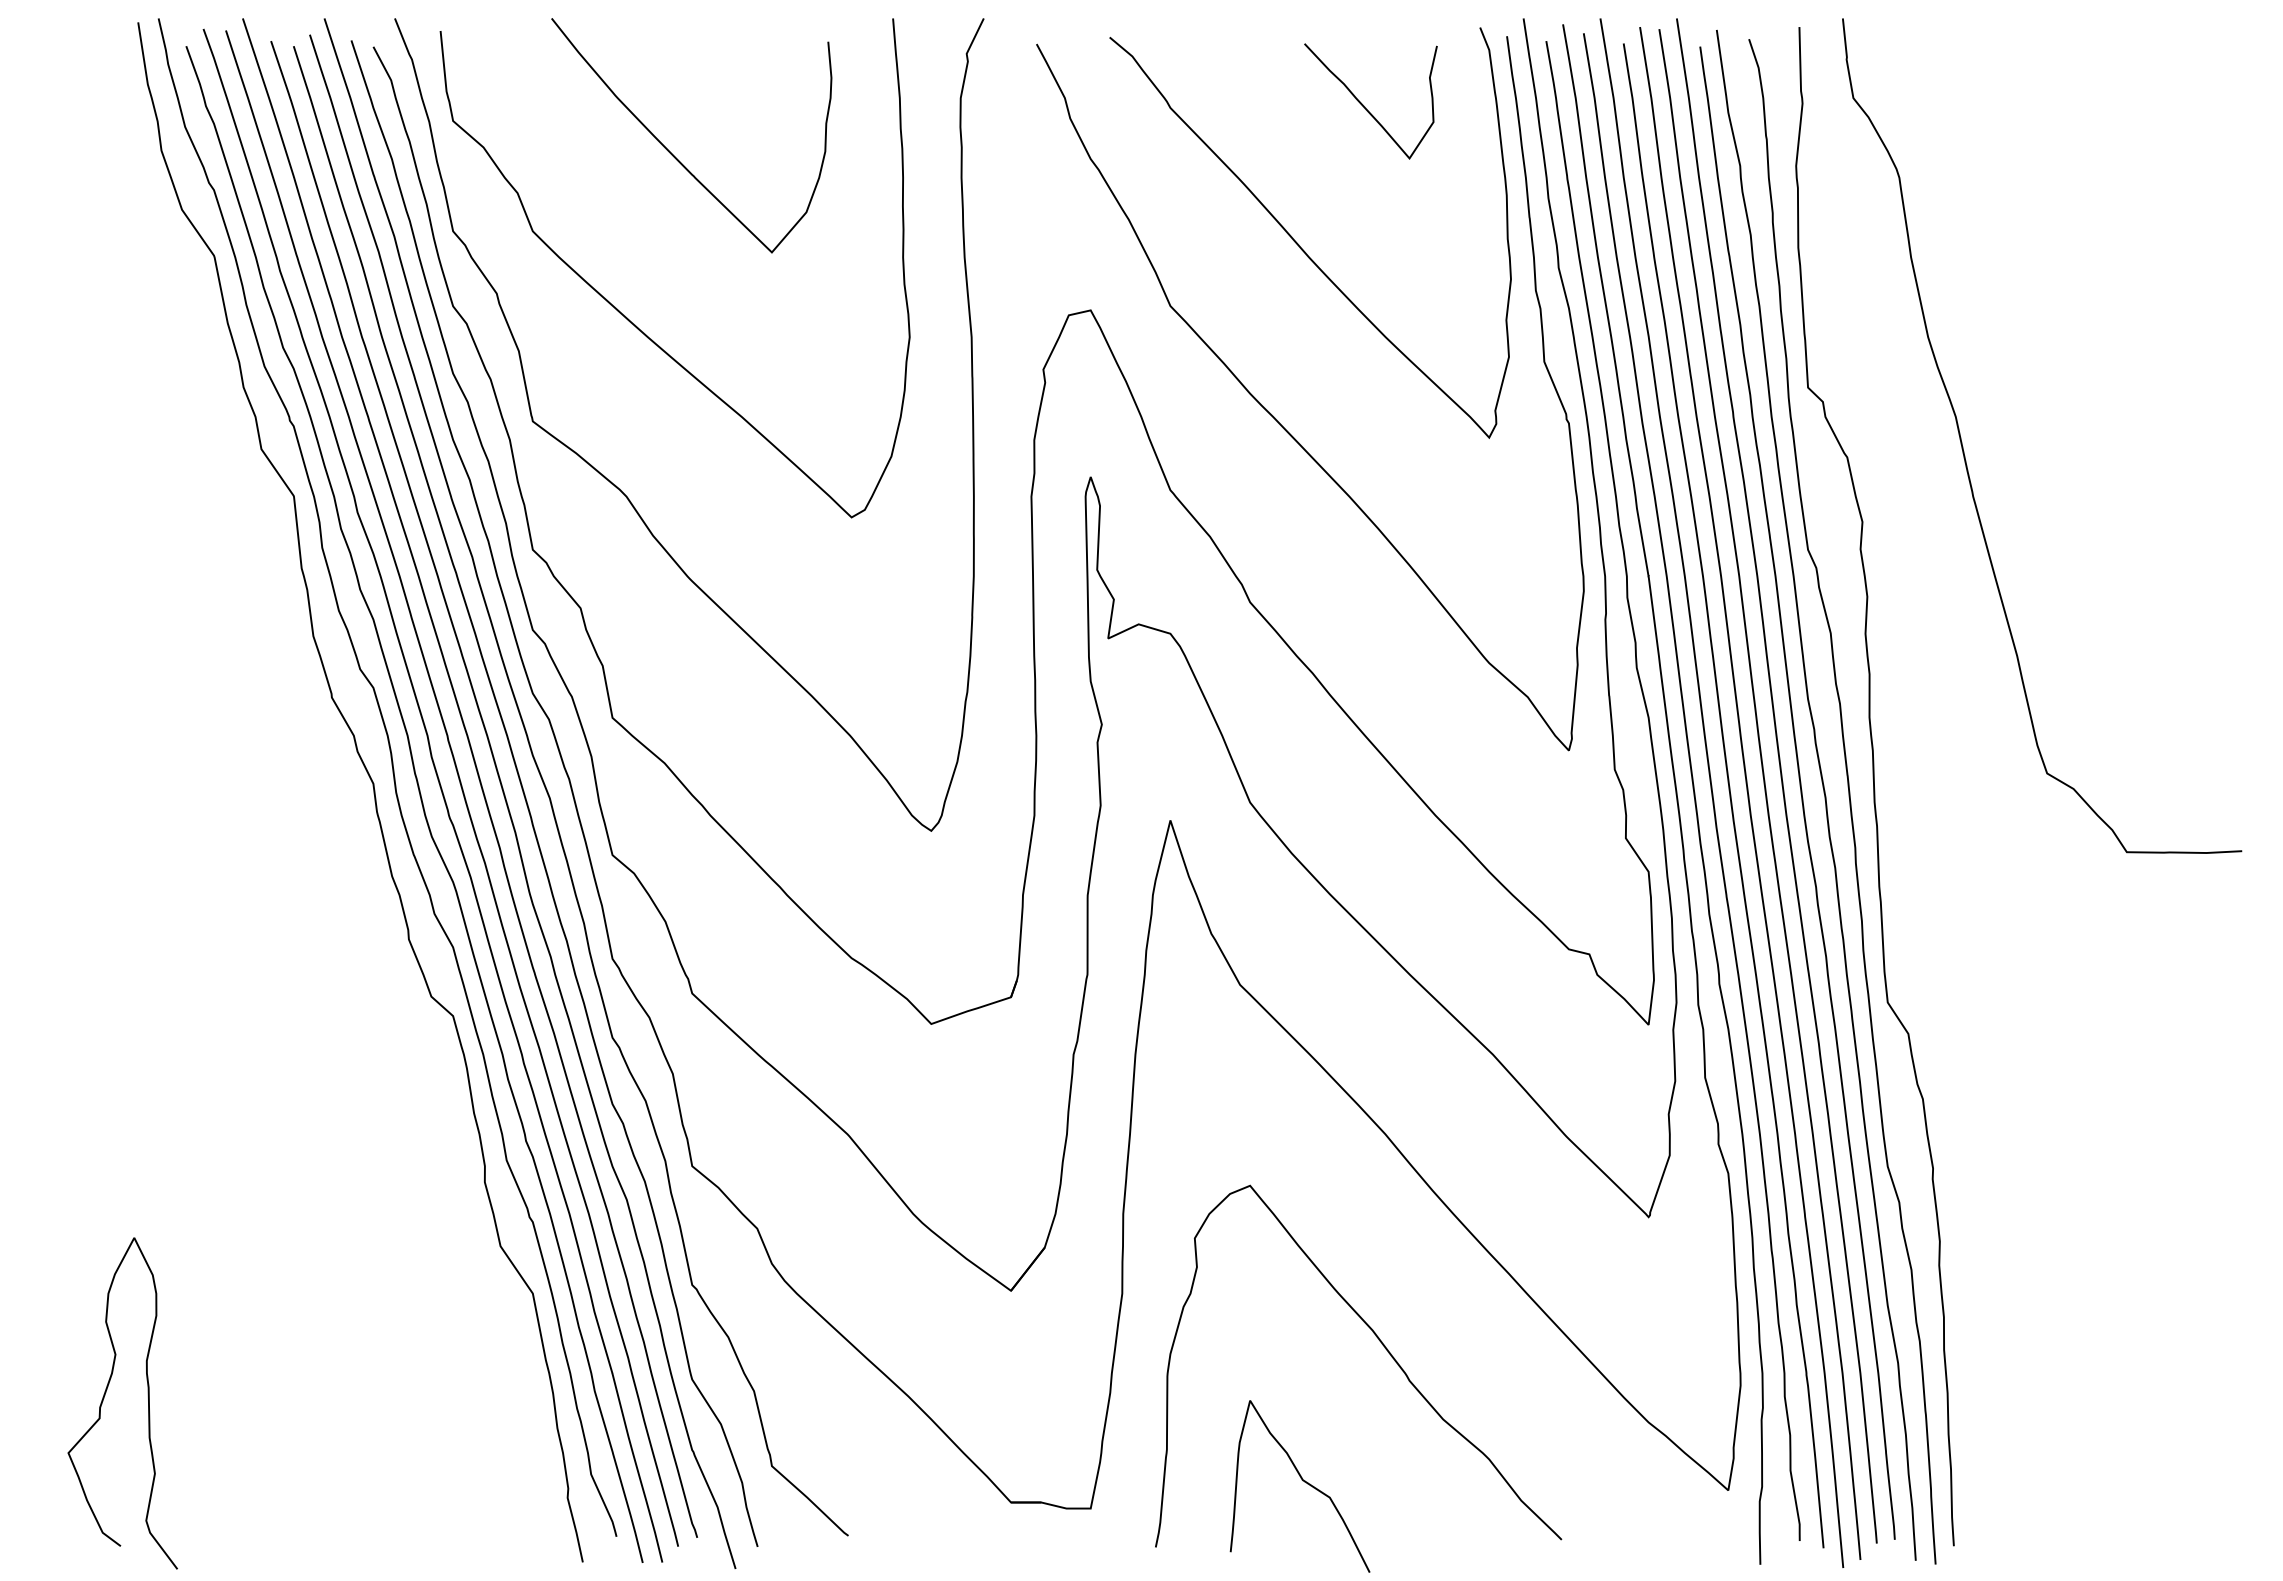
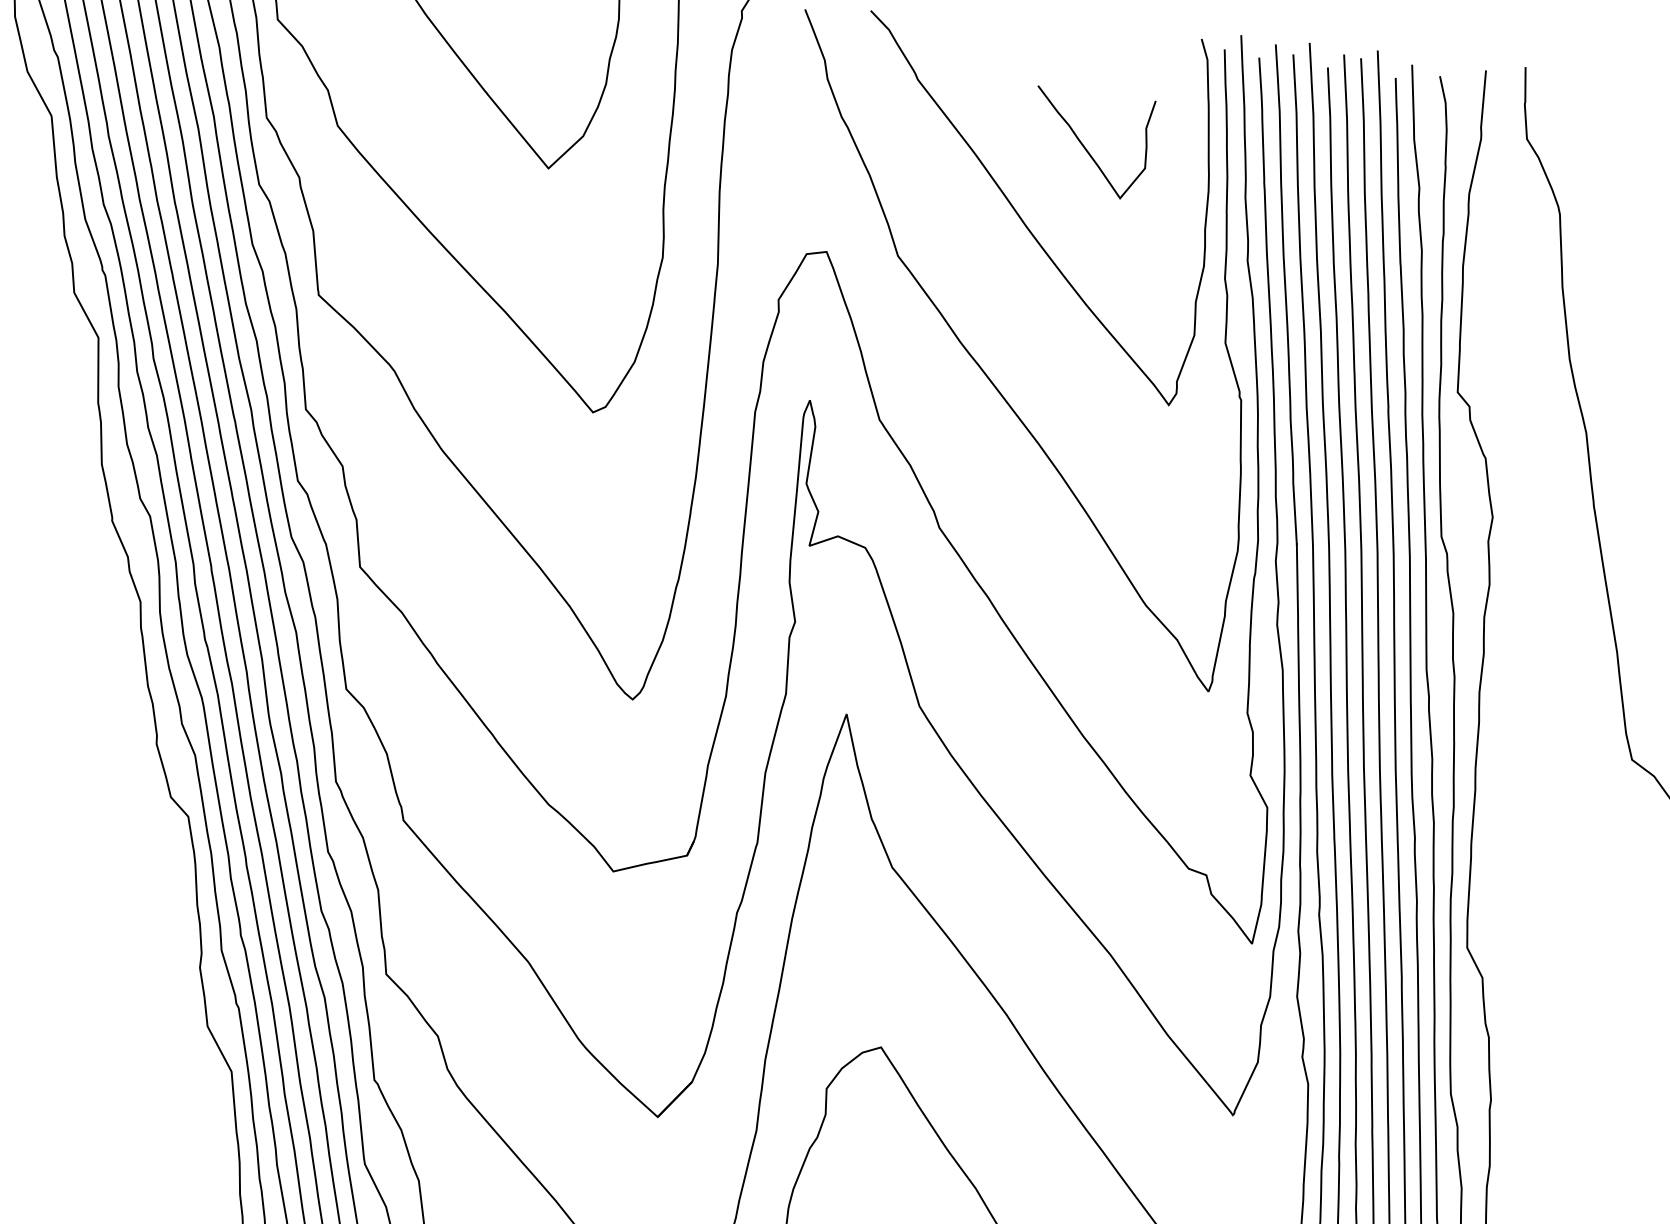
curve: (1364, 105) -> (1085, 146), moved

